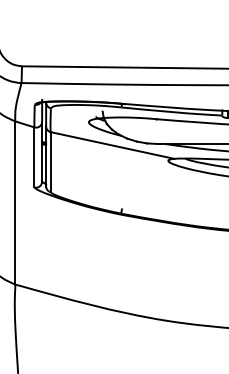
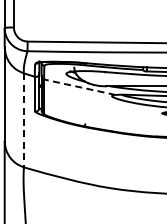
line: (111, 145) -> (79, 87), solid -> dashed
line: (14, 203) -> (23, 120), solid -> dashed

